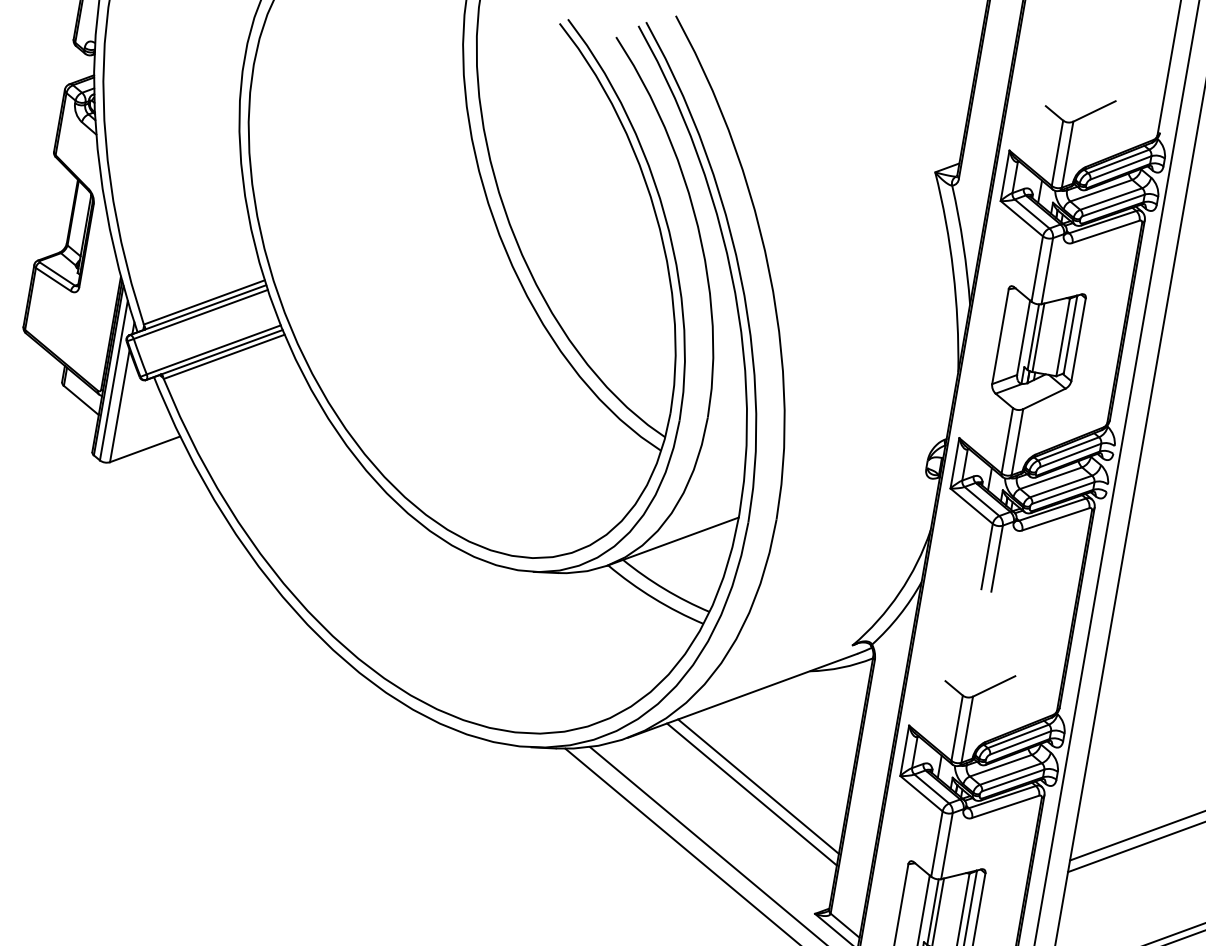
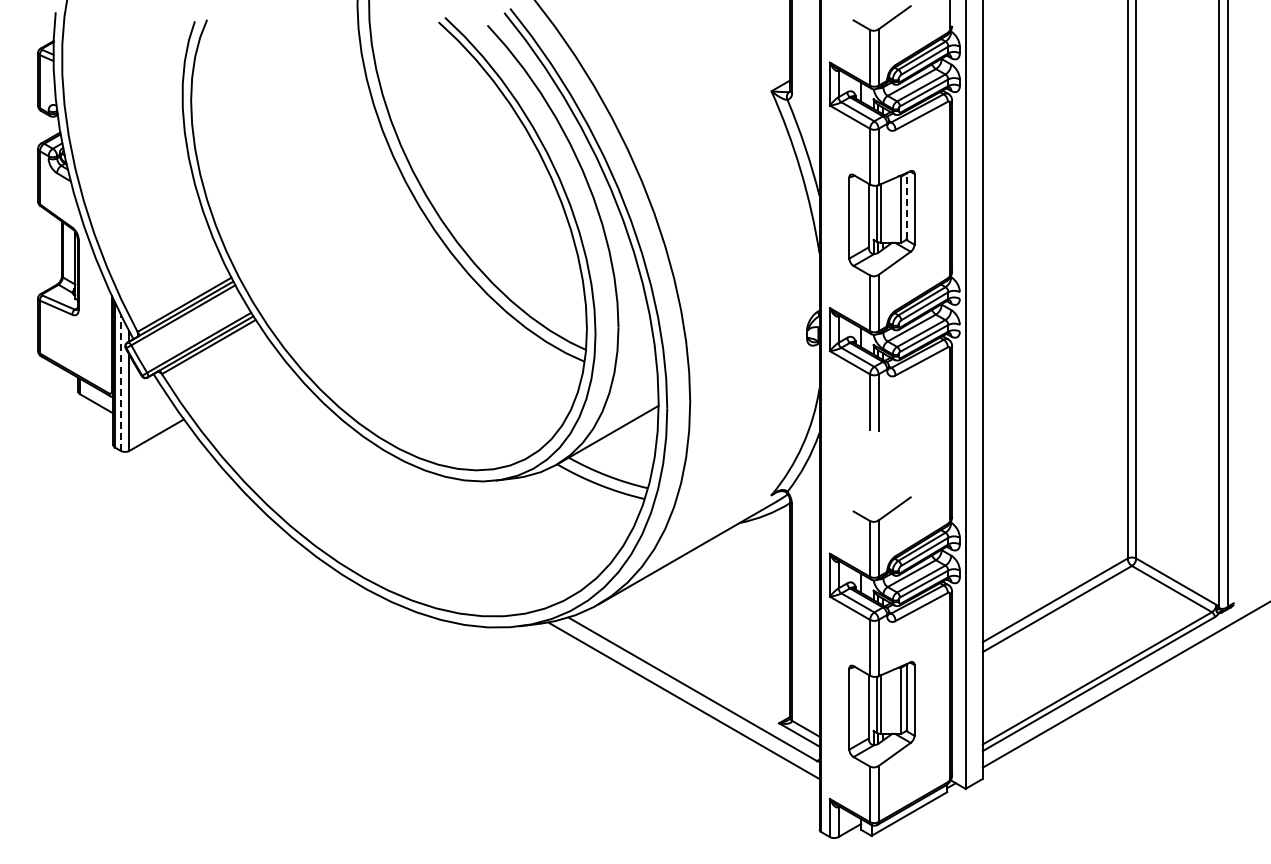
line: (1071, 333) -> (907, 205), solid -> dashed
line: (113, 380) -> (120, 382), solid -> dashed
line: (758, 785) -> (713, 625), removed
line: (751, 794) -> (709, 633), removed

